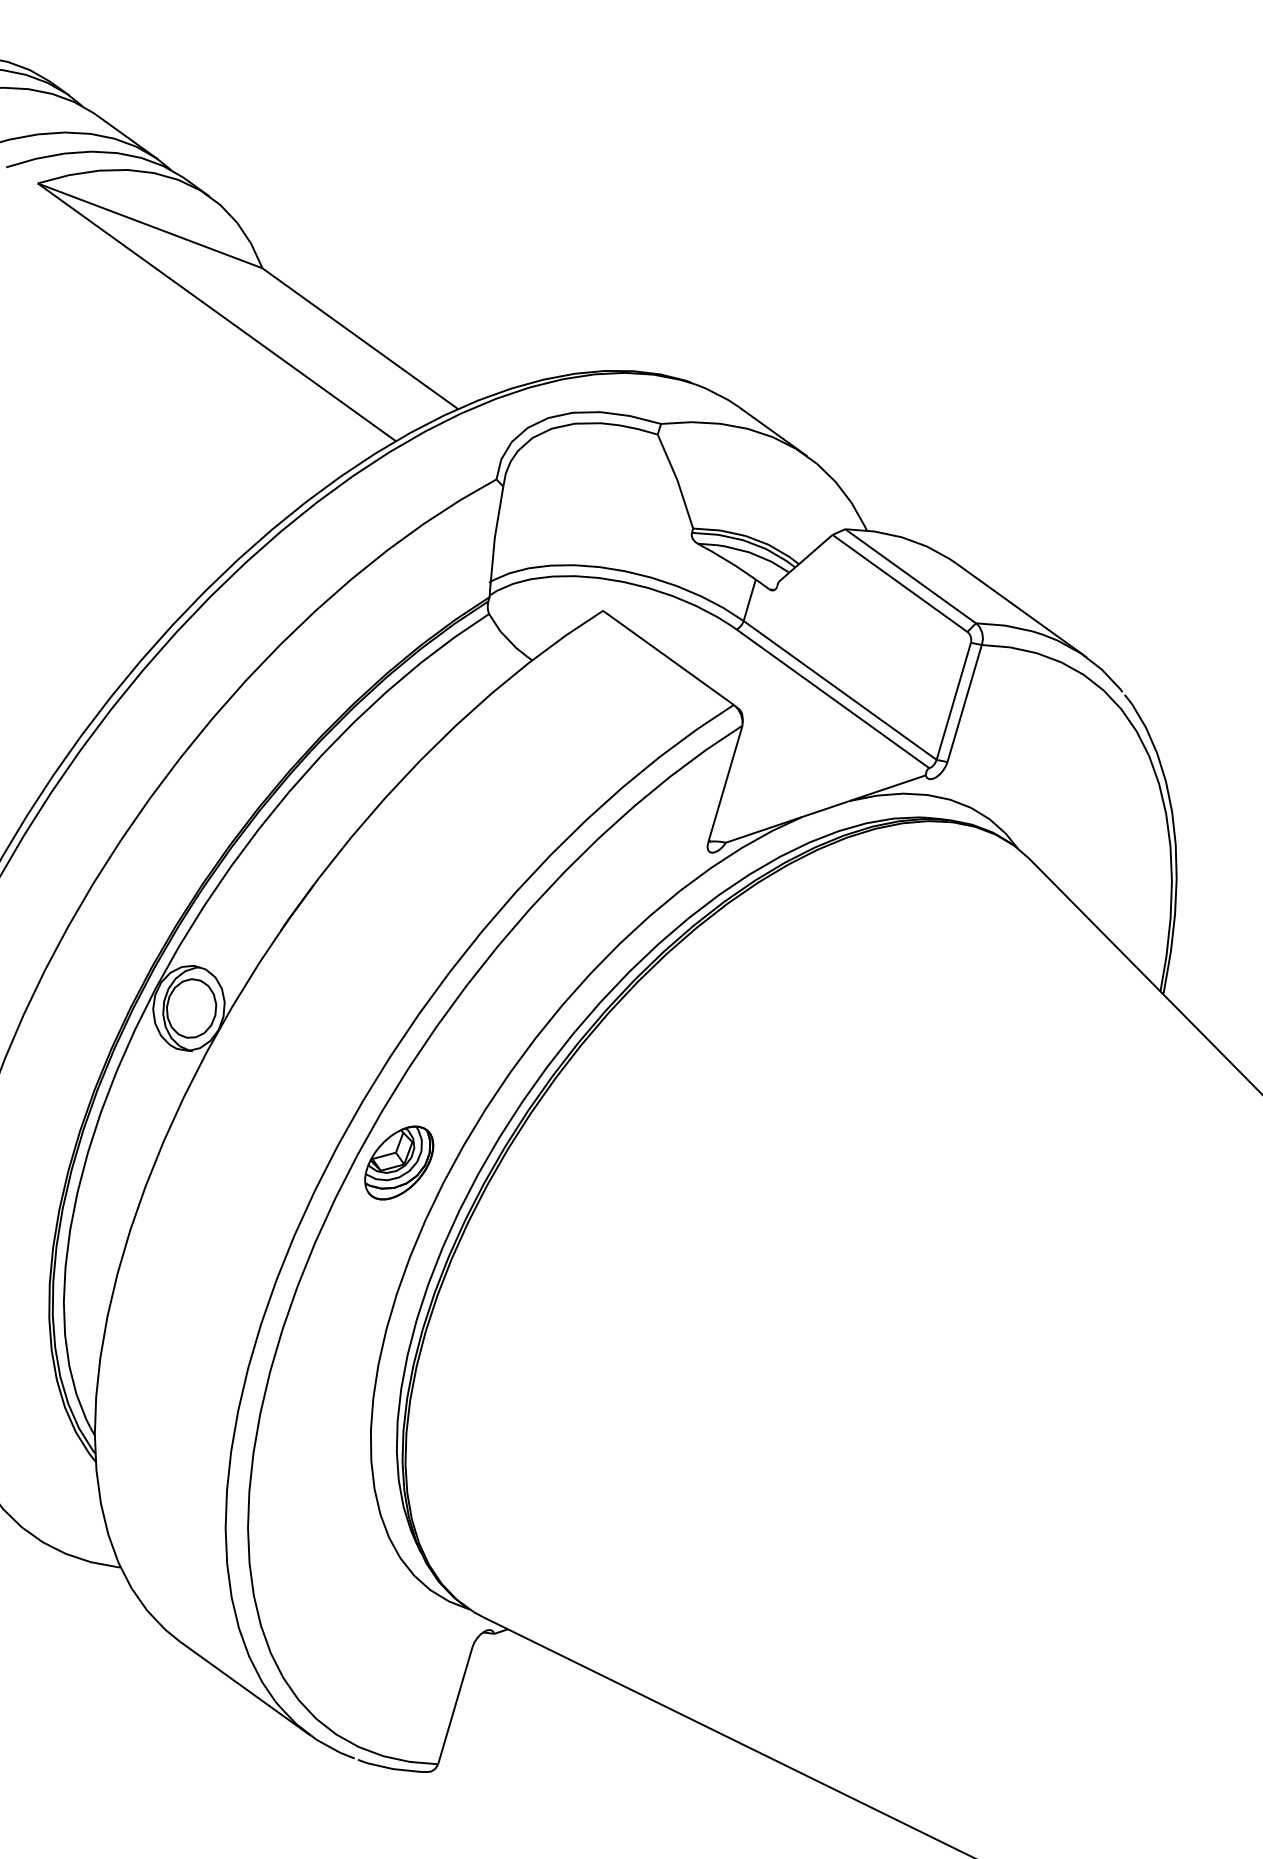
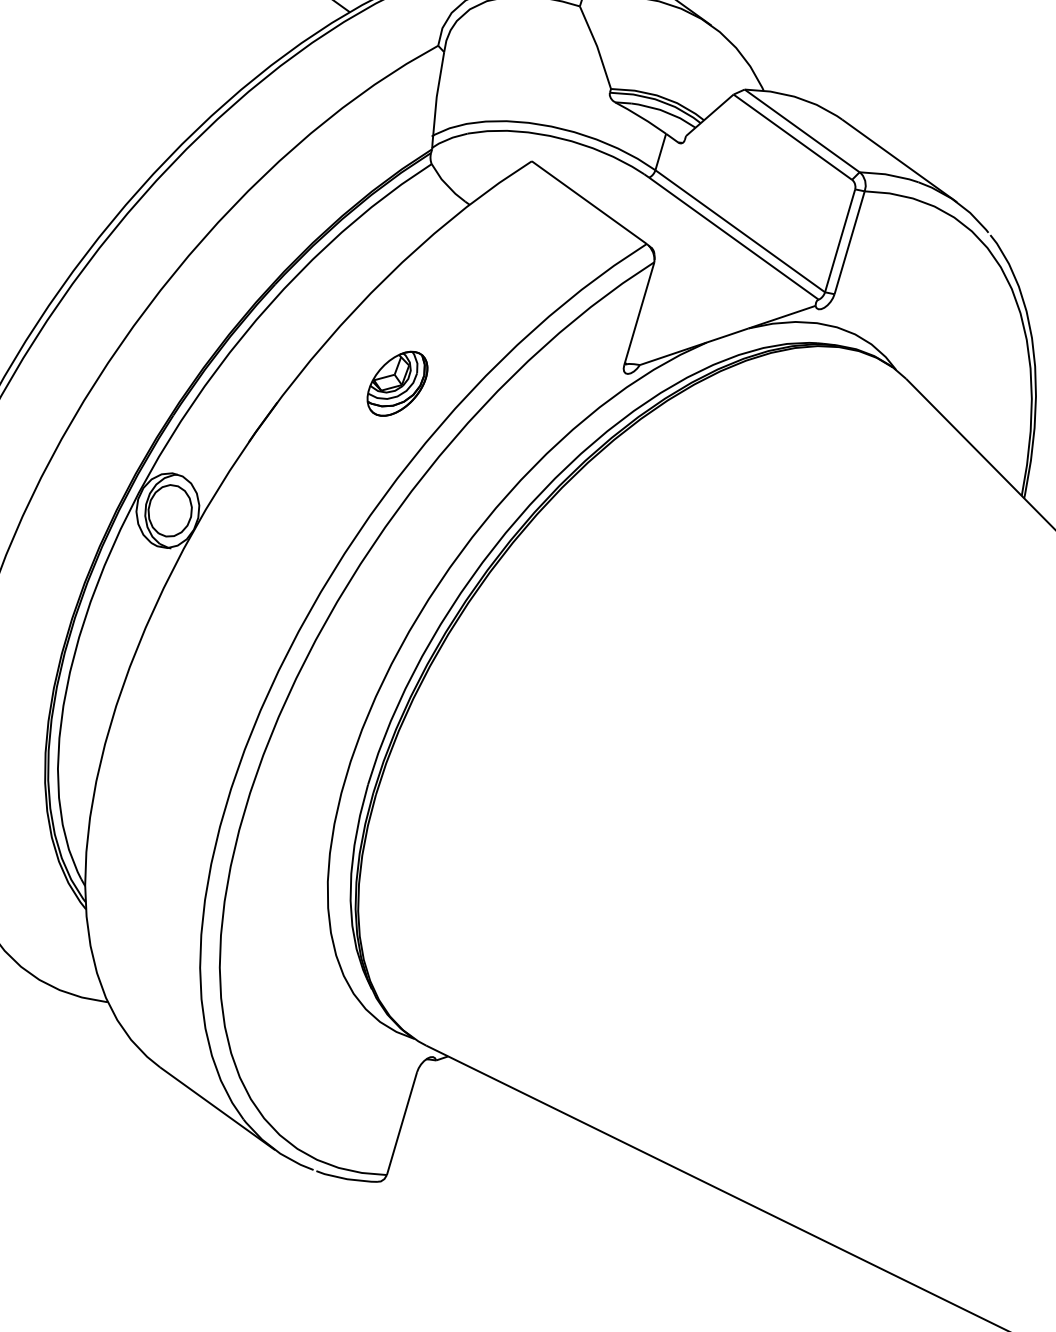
part: (399, 1162) -> (397, 383), moved

